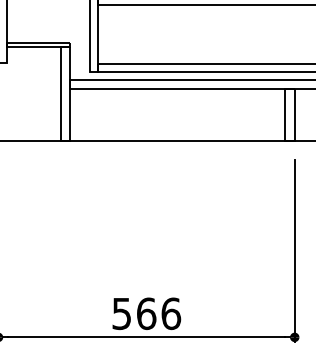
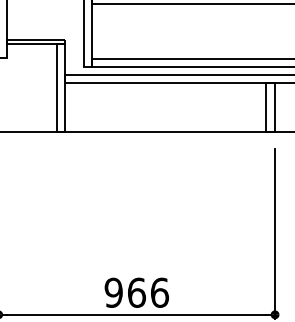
text: (121, 313) -> (113, 292), 566 -> 966

